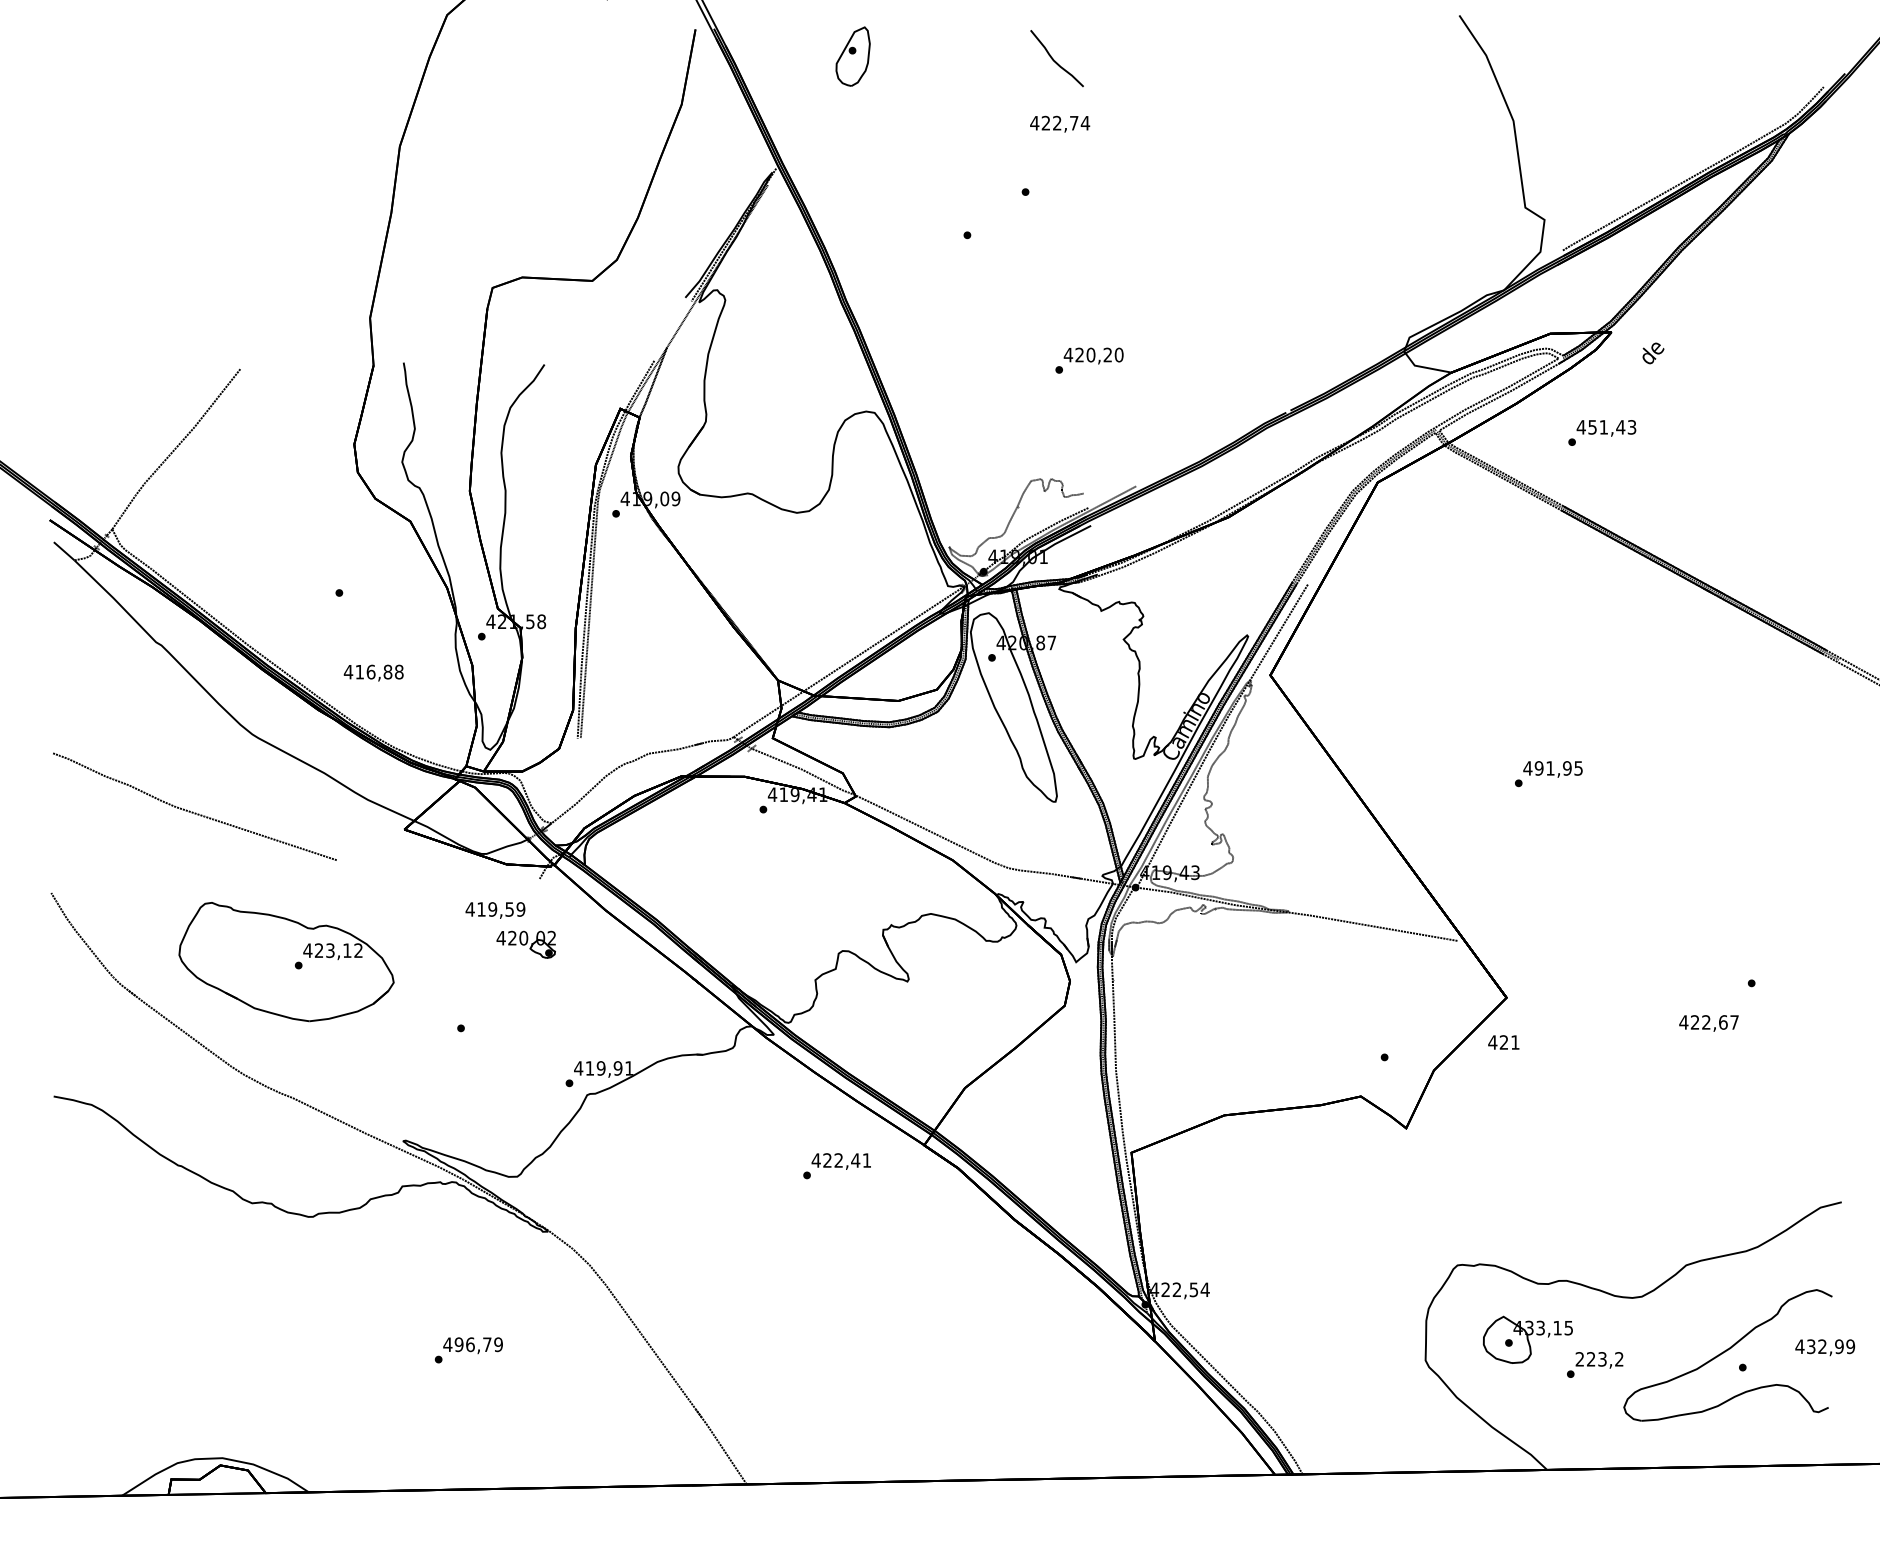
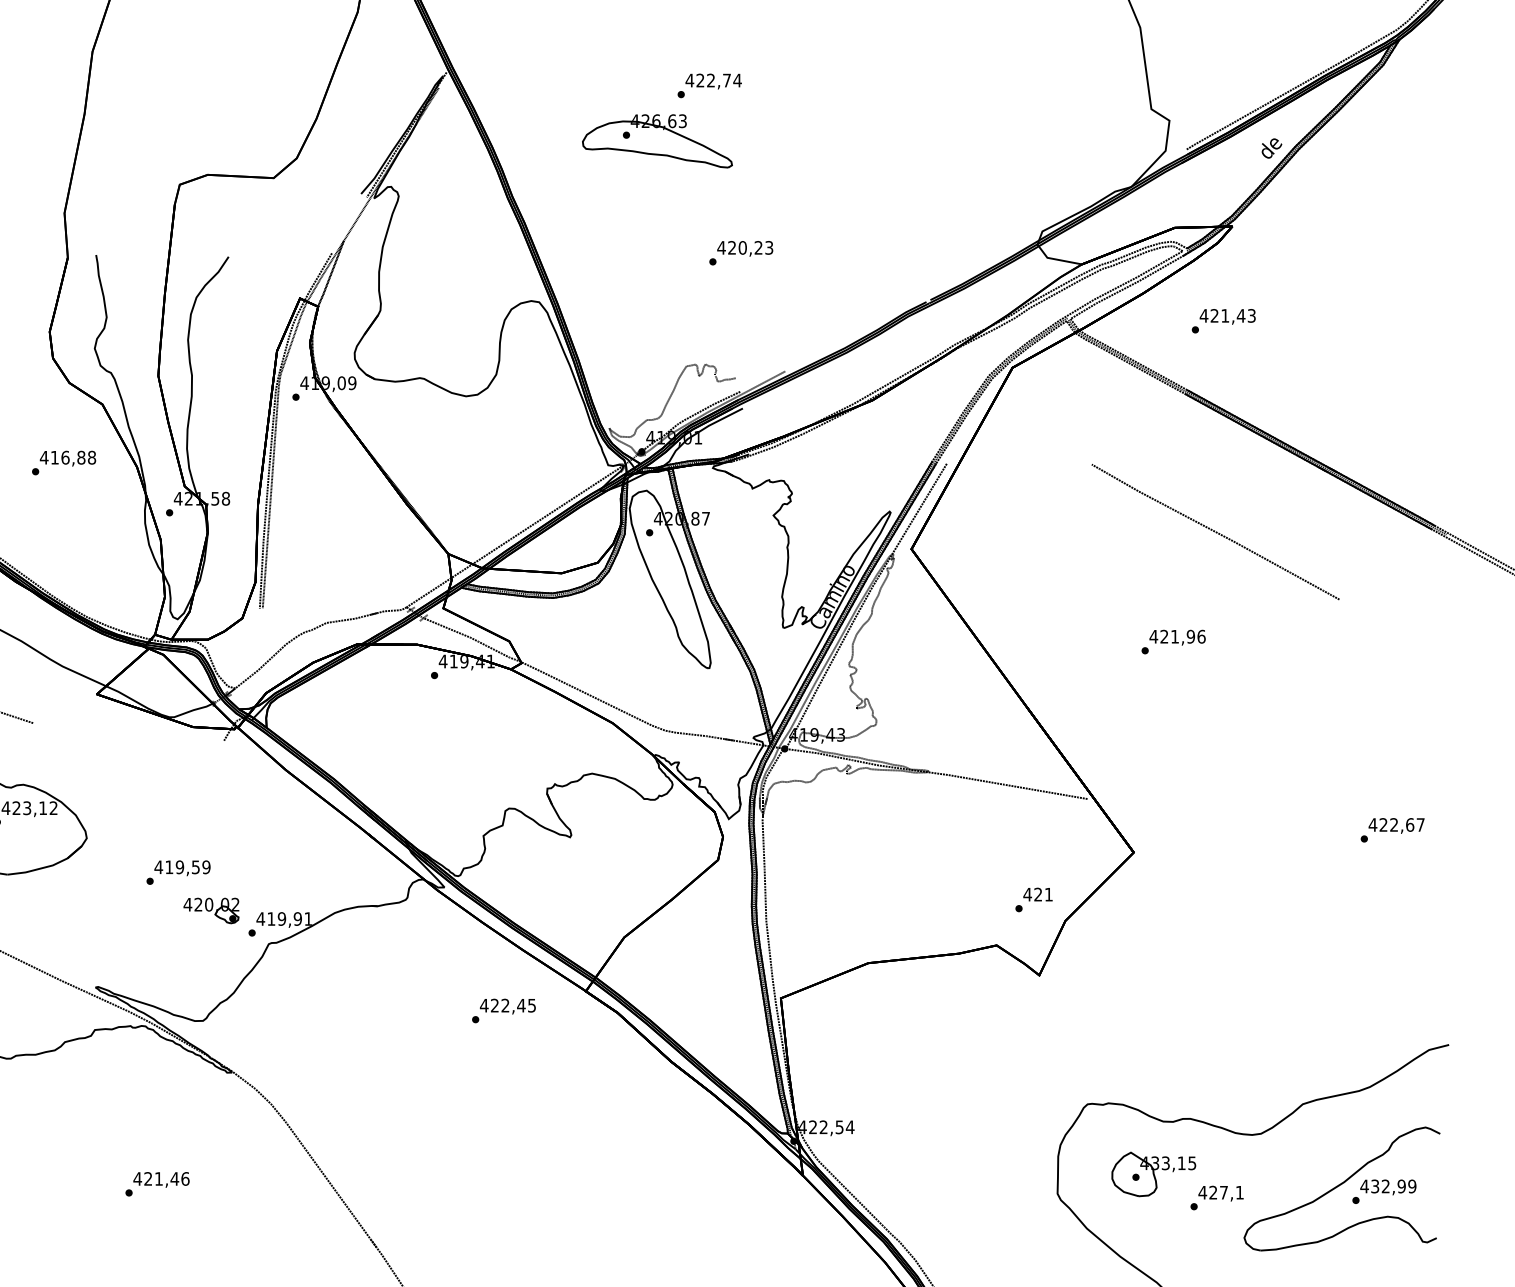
text: (1060, 123) -> (714, 80), moved
part: (1000, 241) -> (657, 141), added
text: (1653, 353) -> (1271, 148), moved
text: (1118, 354) -> (768, 247), 420,20 -> 420,23
text: (1592, 427) -> (1214, 316), 451,43 -> 421,43
curve: (1592, 656) -> (1214, 531), added
text: (373, 672) -> (67, 458), moved
text: (1558, 768) -> (1182, 636), 491,95 -> 421,96
text: (495, 910) -> (182, 868), moved
part: (525, 944) -> (210, 910), moved
text: (1708, 1023) -> (1396, 825), moved
text: (1503, 1042) -> (1037, 894), moved
text: (866, 1160) -> (531, 1005), 422,41 -> 422,45
text: (478, 1344) -> (166, 1178), 496,79 -> 421,46
text: (1825, 1347) -> (1388, 1187), moved
text: (1599, 1359) -> (1221, 1192), 223,2 -> 427,1

